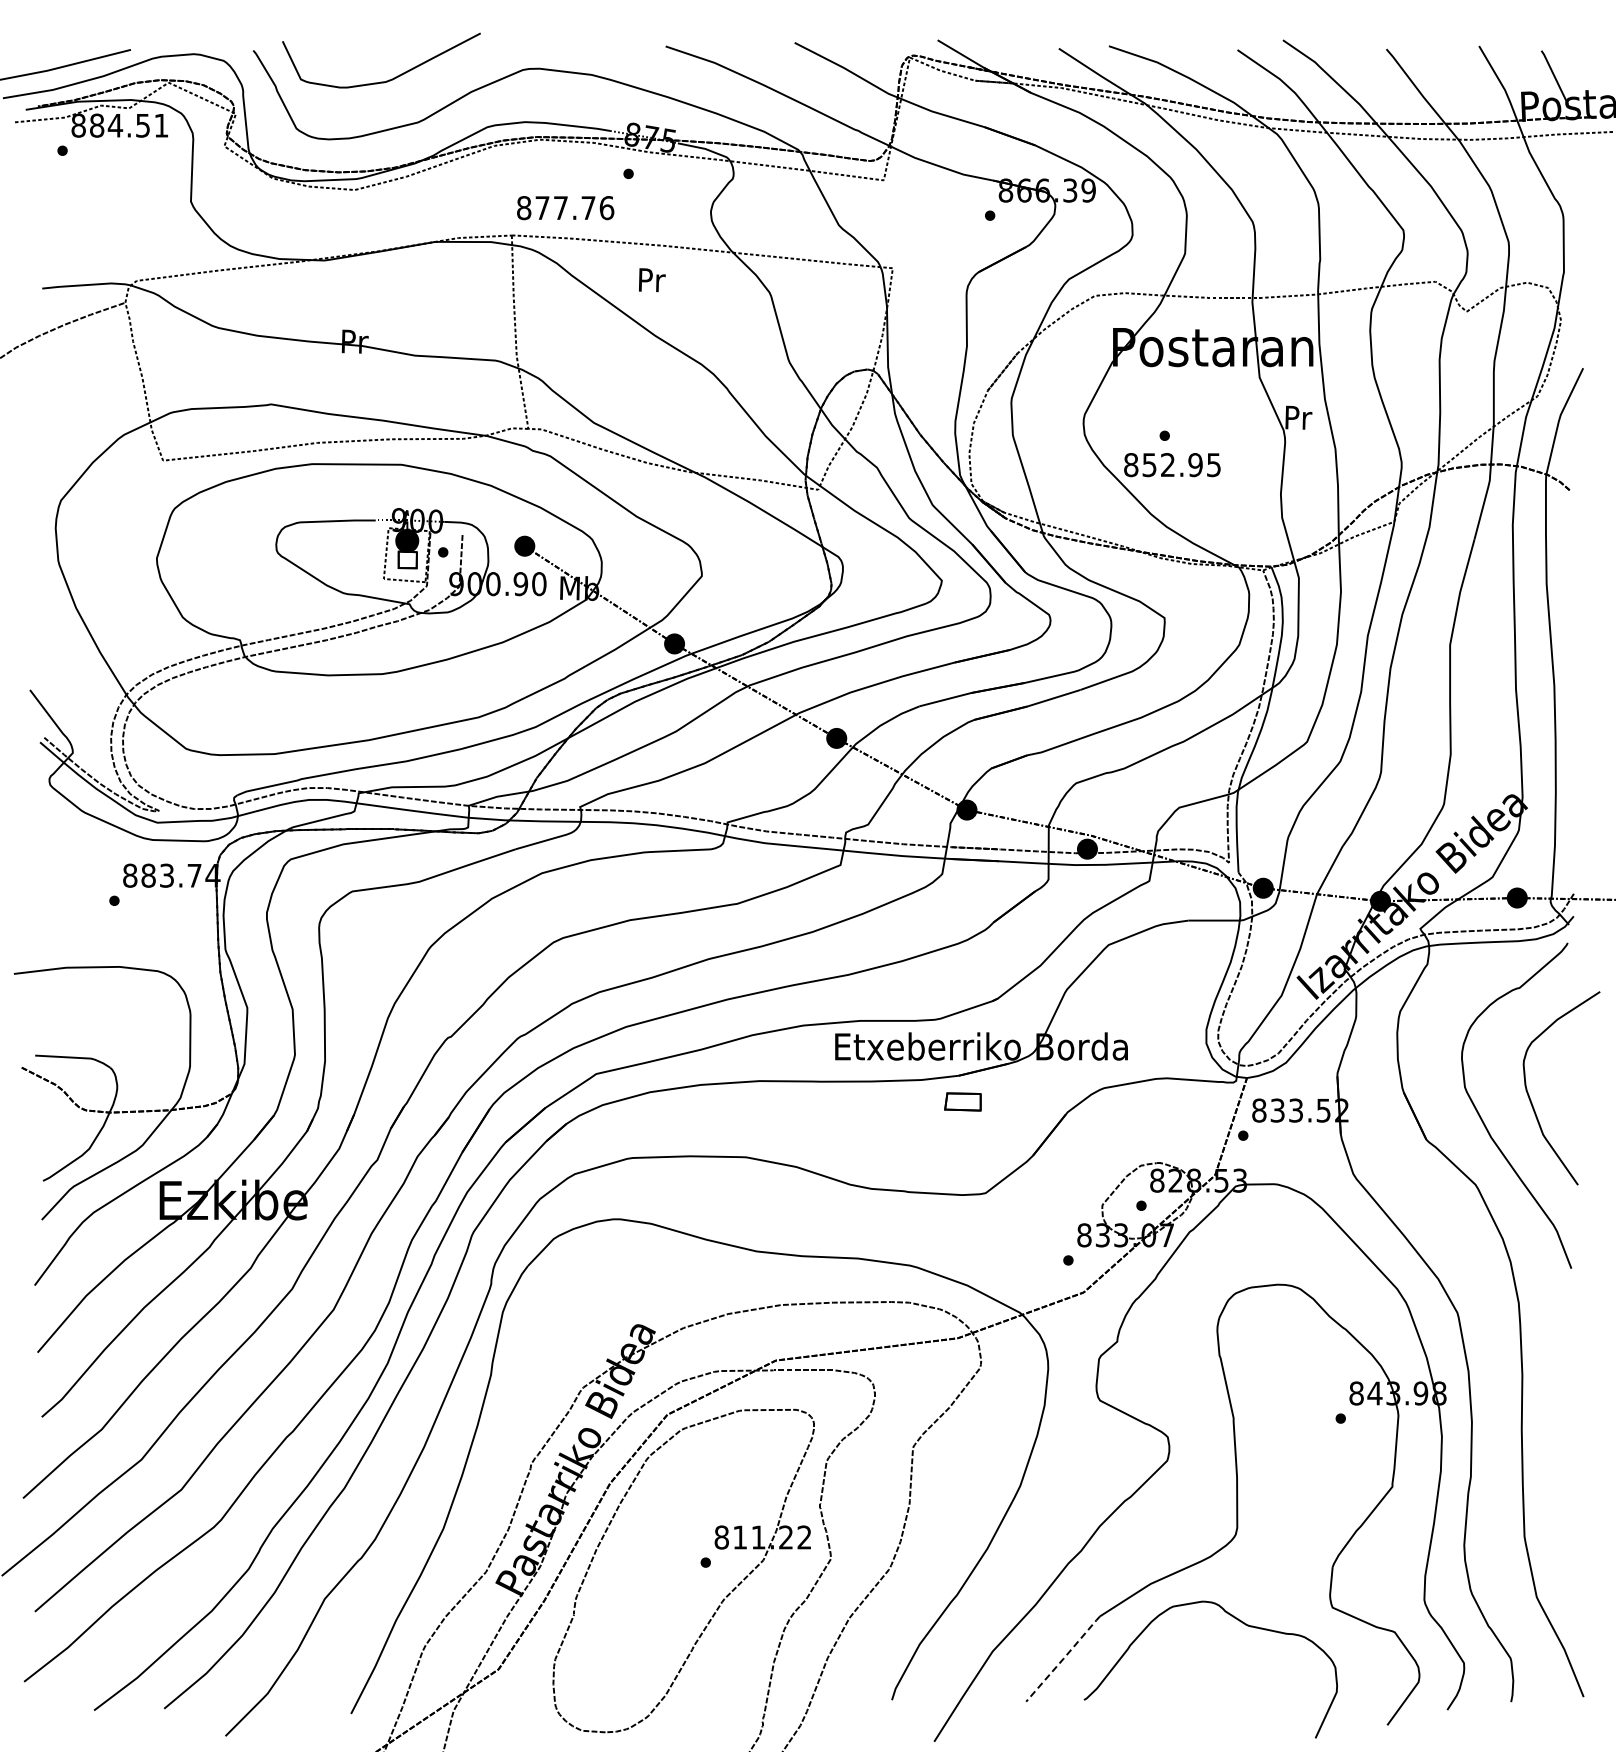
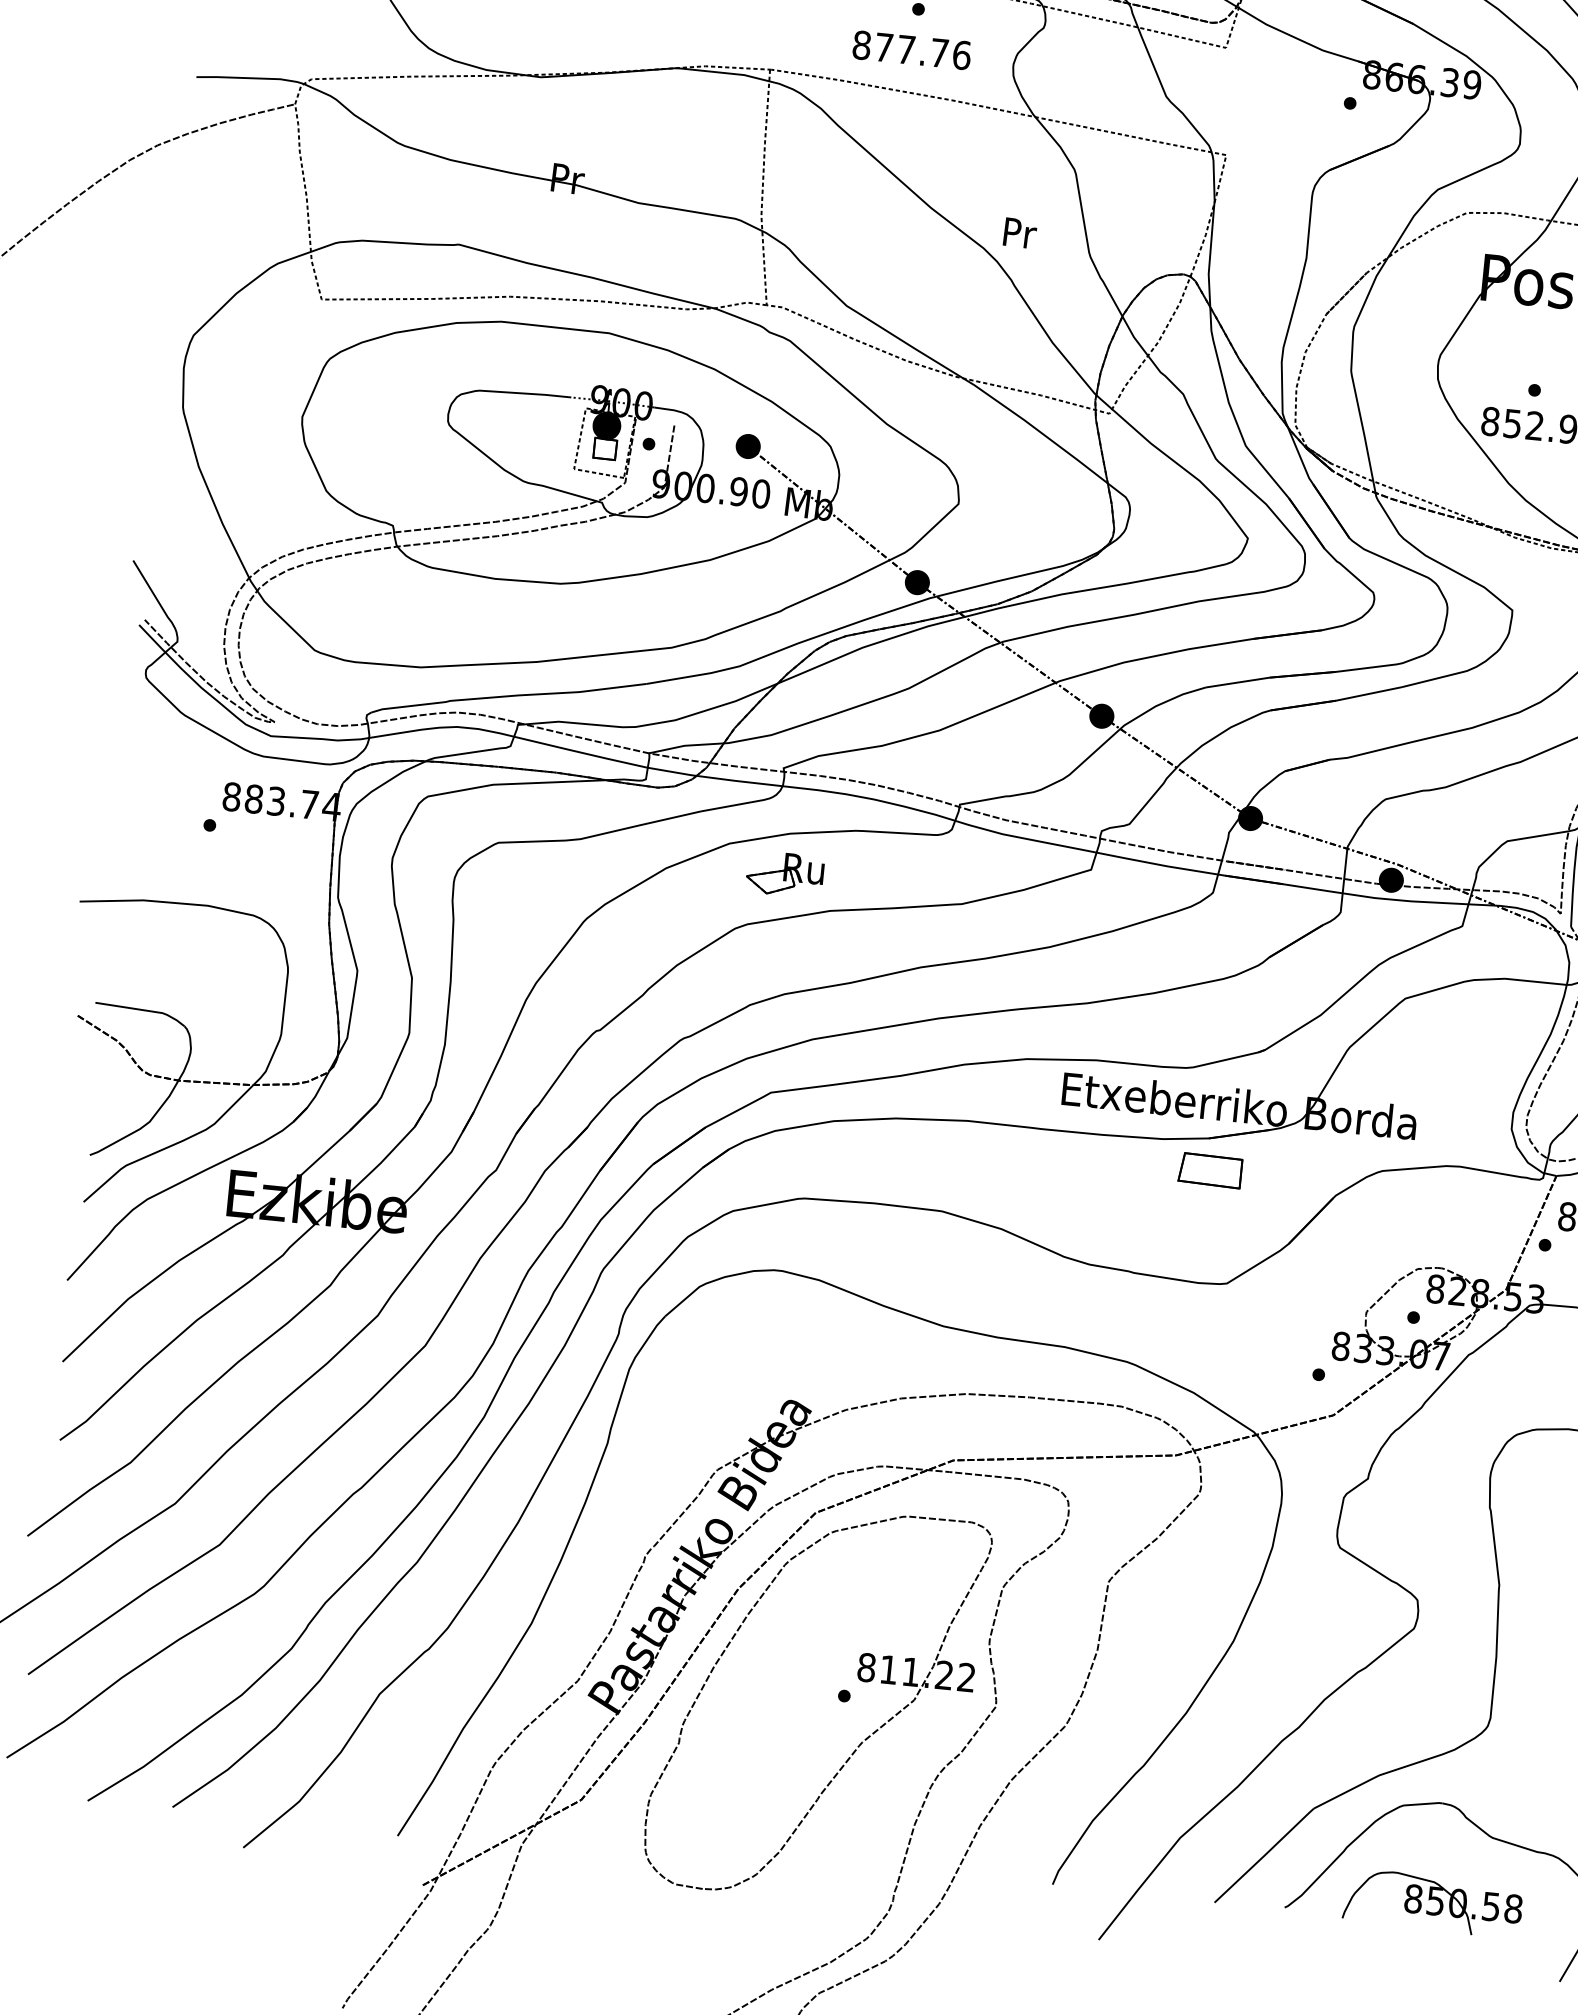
text: (565, 208) -> (911, 50), moved
text: (652, 280) -> (1020, 233), moved
part: (589, 894) -> (784, 874), added
part: (962, 1101) -> (1210, 1170), size x1.43
line: (1063, 1658) -> (1264, 1854), dashed -> solid
part: (1204, 1684) -> (1432, 1903), added

